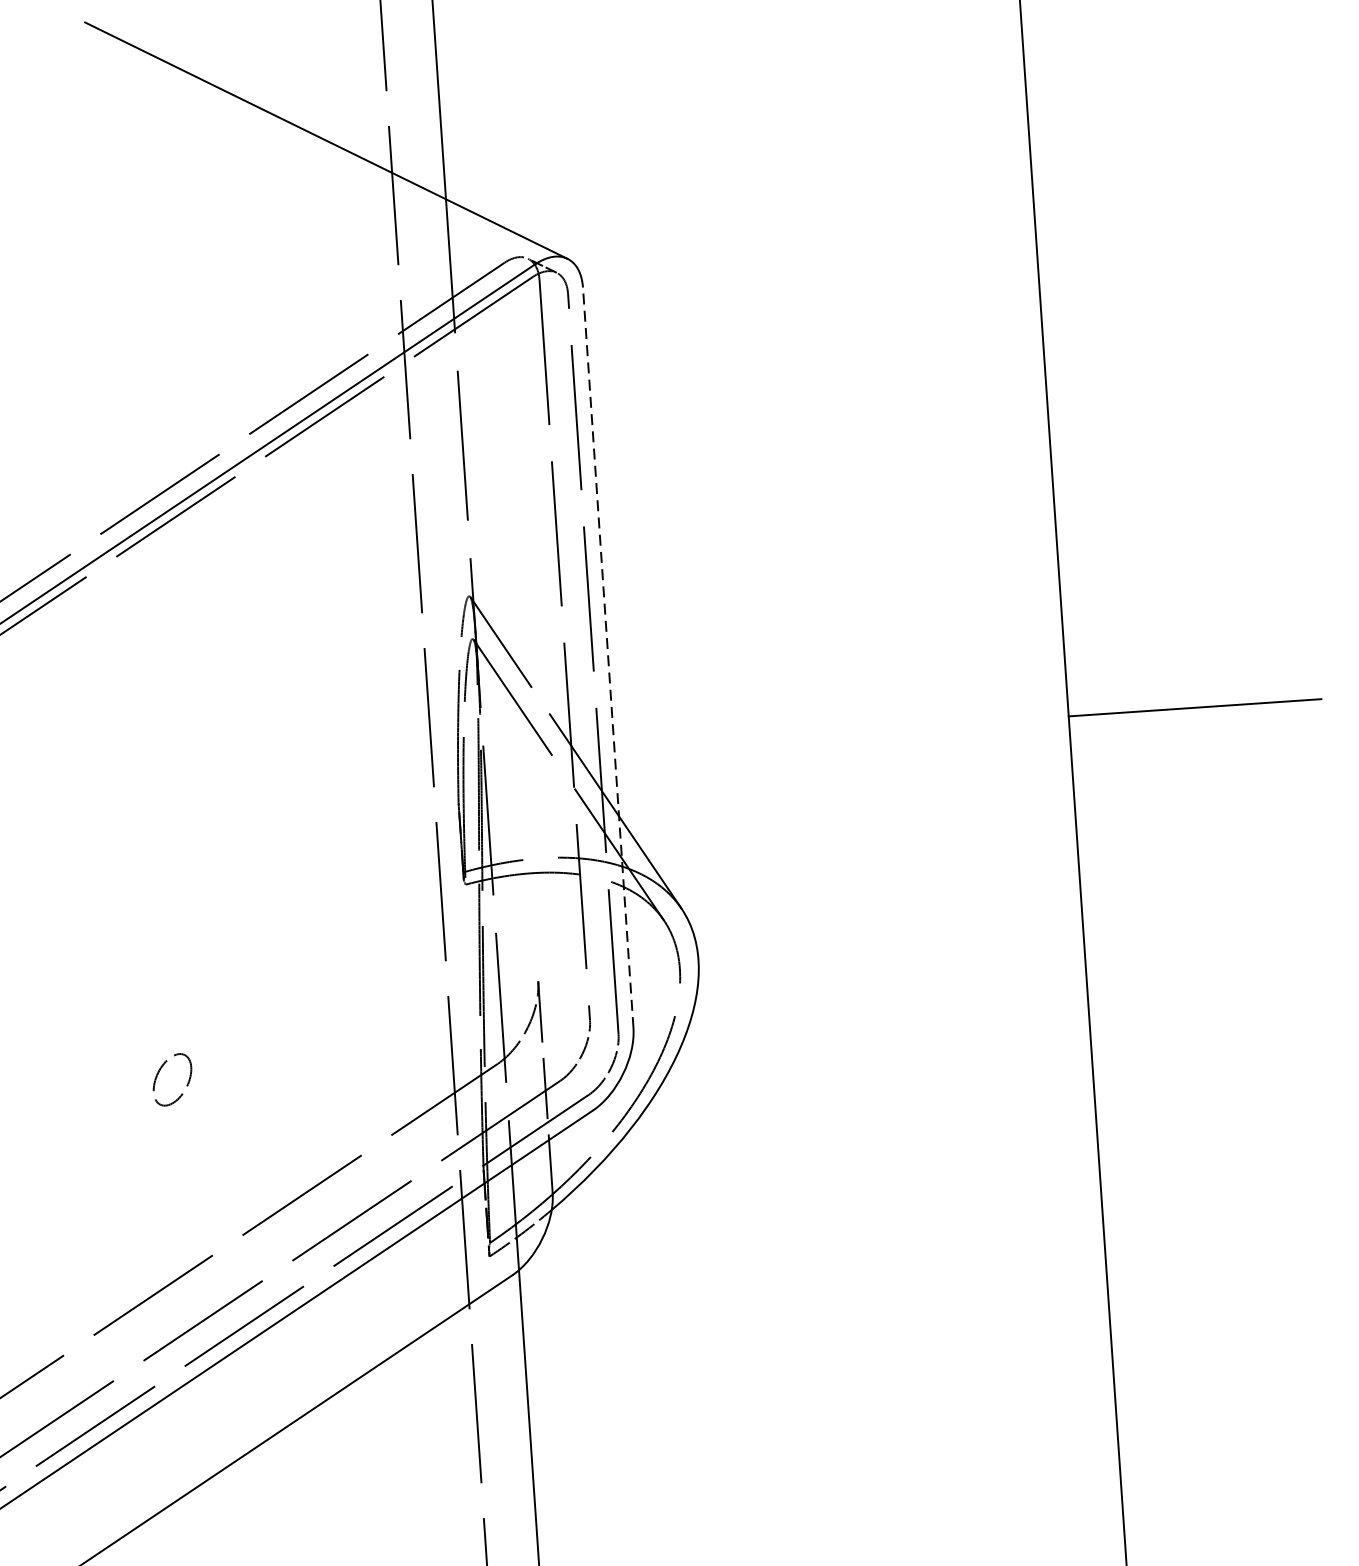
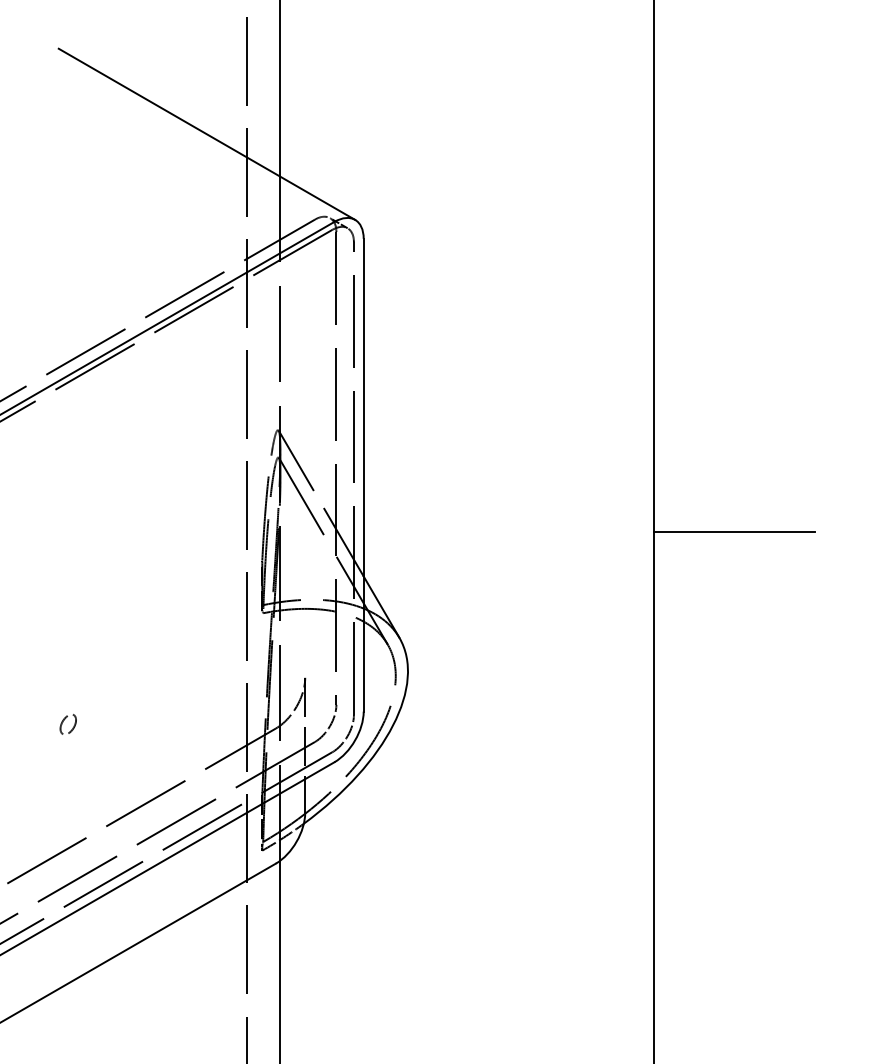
line: (607, 656) -> (363, 474), dashed -> solid
part: (170, 1079) -> (67, 724), size x0.62

